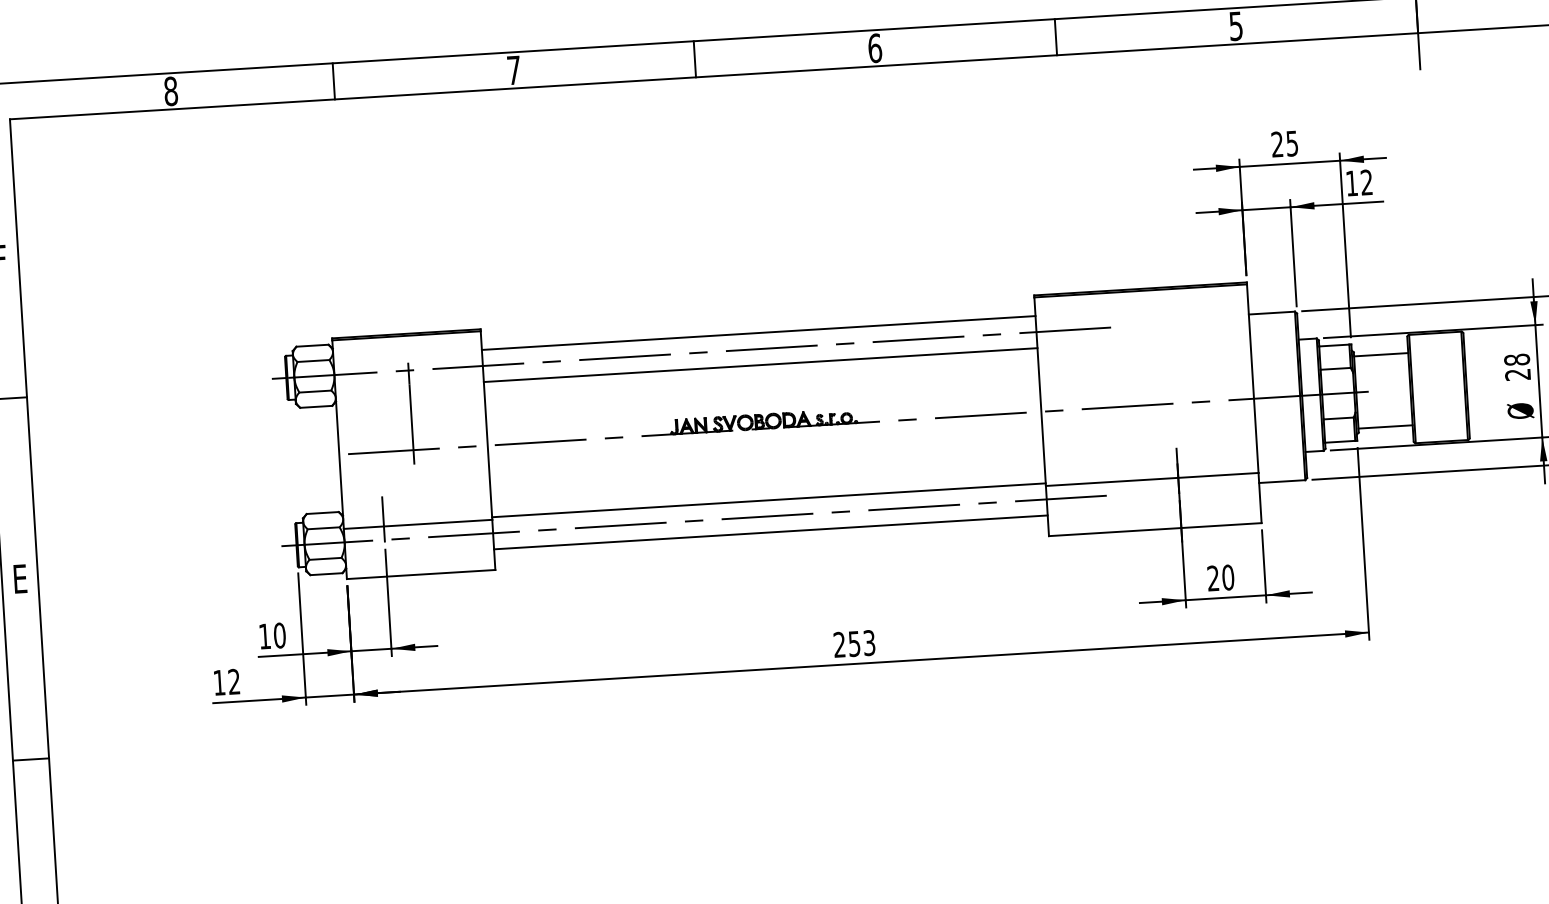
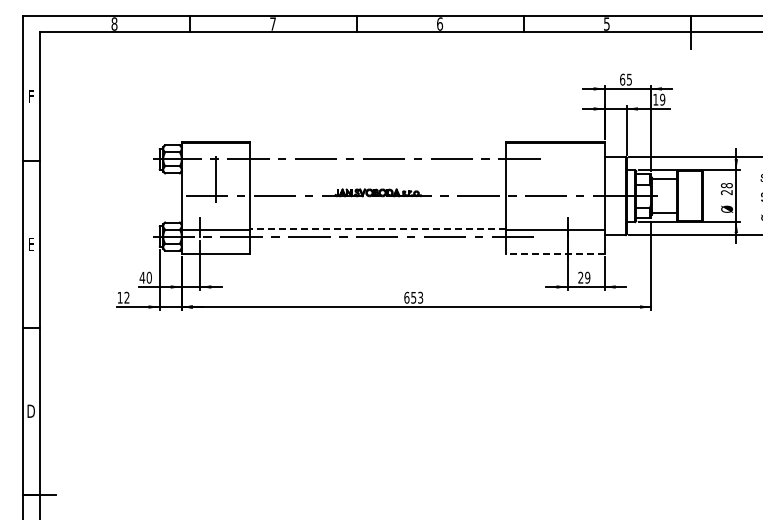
text: (1277, 144) -> (622, 79), 25 -> 65
text: (1366, 182) -> (662, 99), 12 -> 19
line: (758, 332) -> (378, 151), removed
line: (760, 364) -> (378, 166), removed
line: (769, 500) -> (378, 229), solid -> dashed
line: (1153, 529) -> (554, 253), solid -> dashed
line: (771, 533) -> (378, 244), removed
text: (1227, 577) -> (587, 277), 20 -> 29
text: (265, 635) -> (142, 277), 10 -> 40
text: (838, 644) -> (406, 297), 253 -> 653

